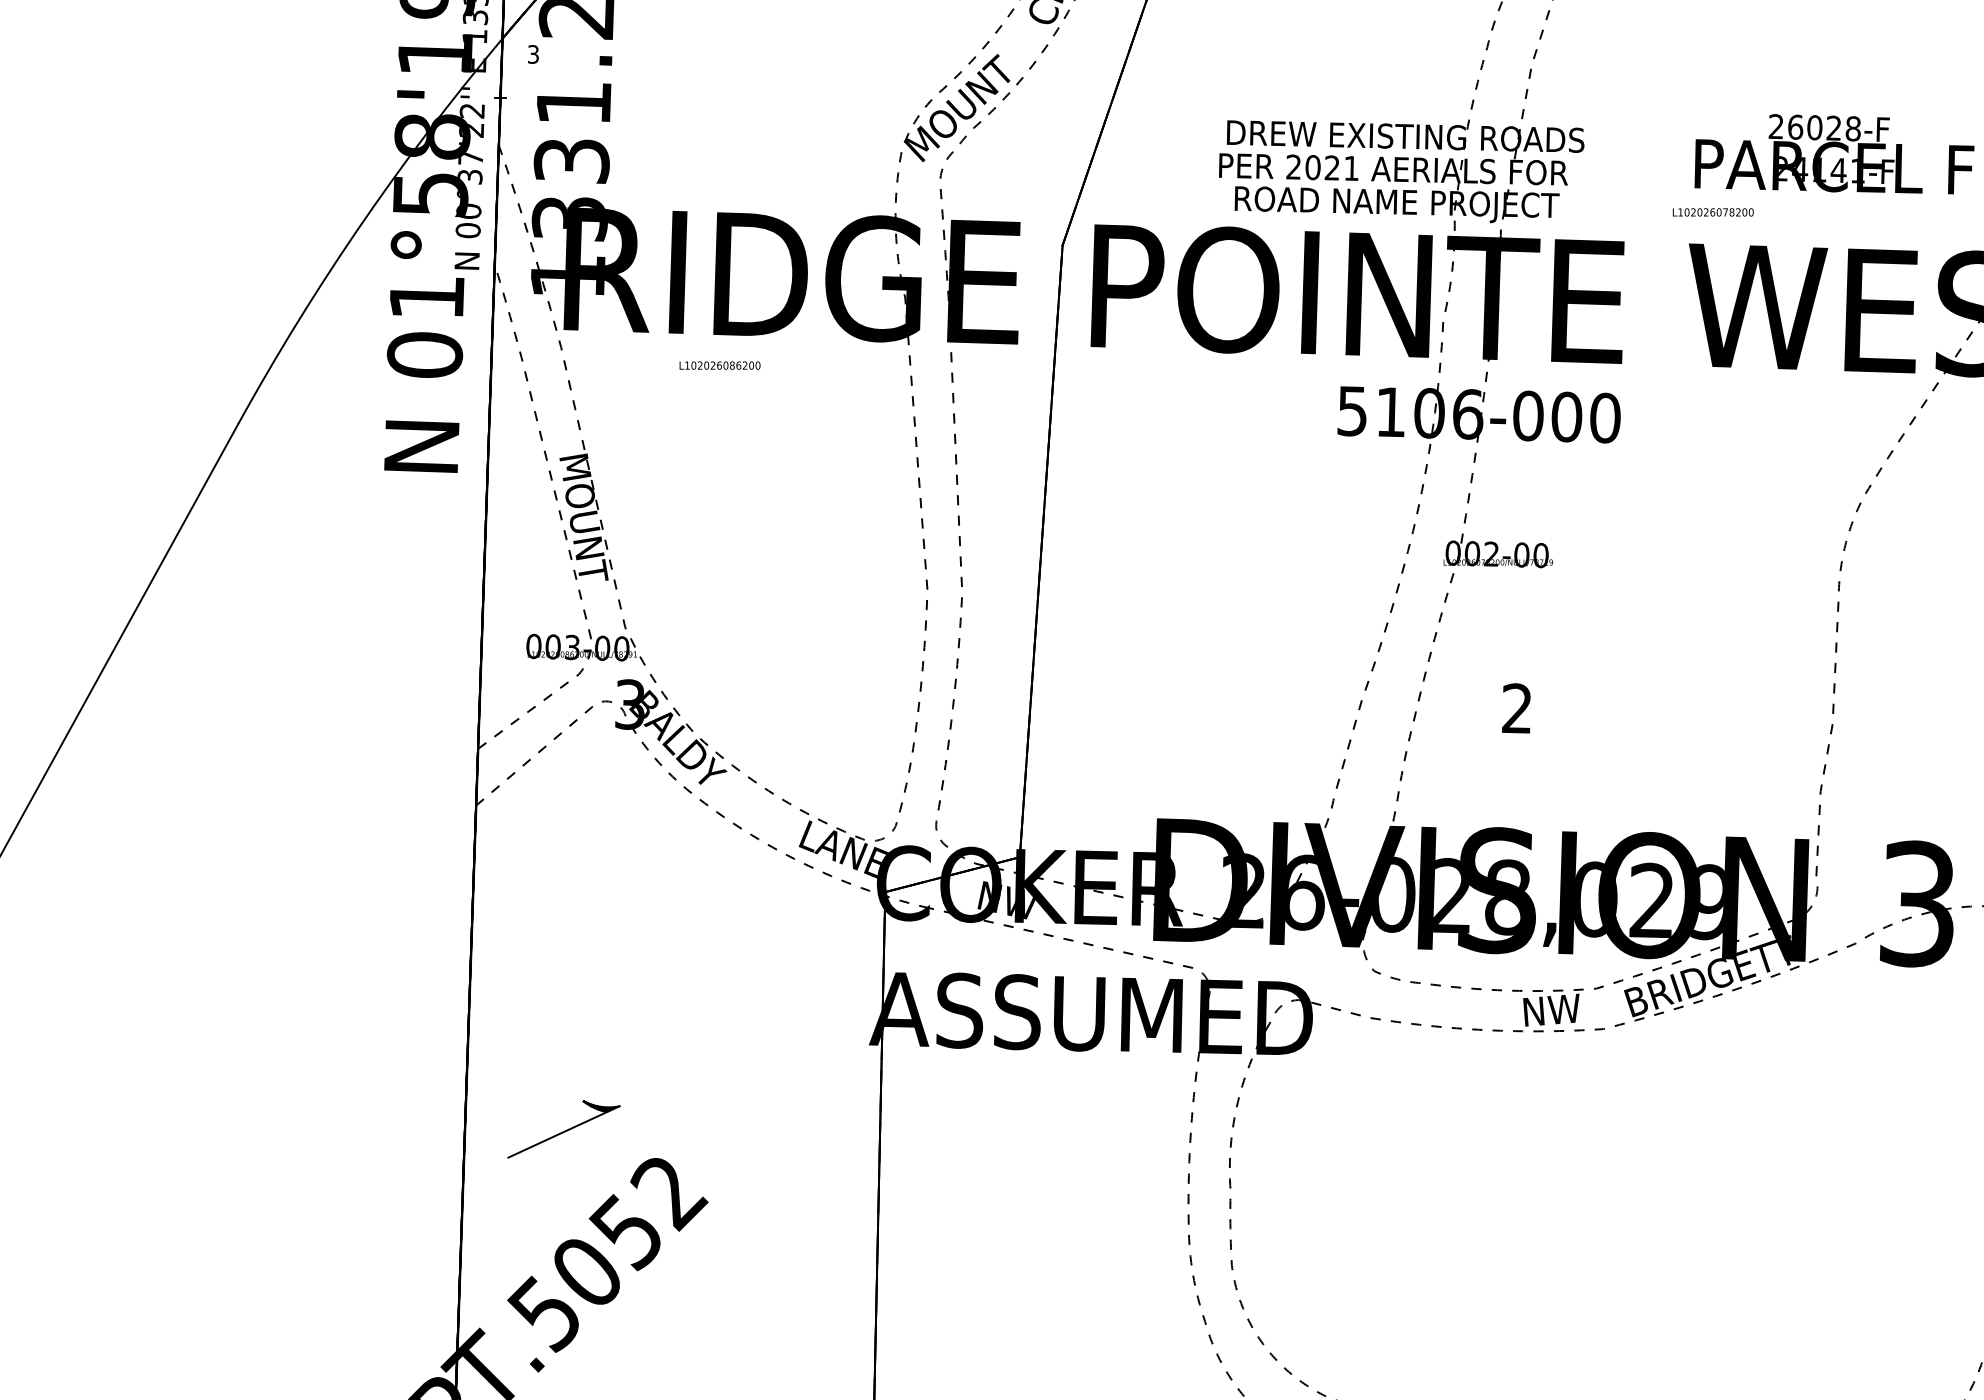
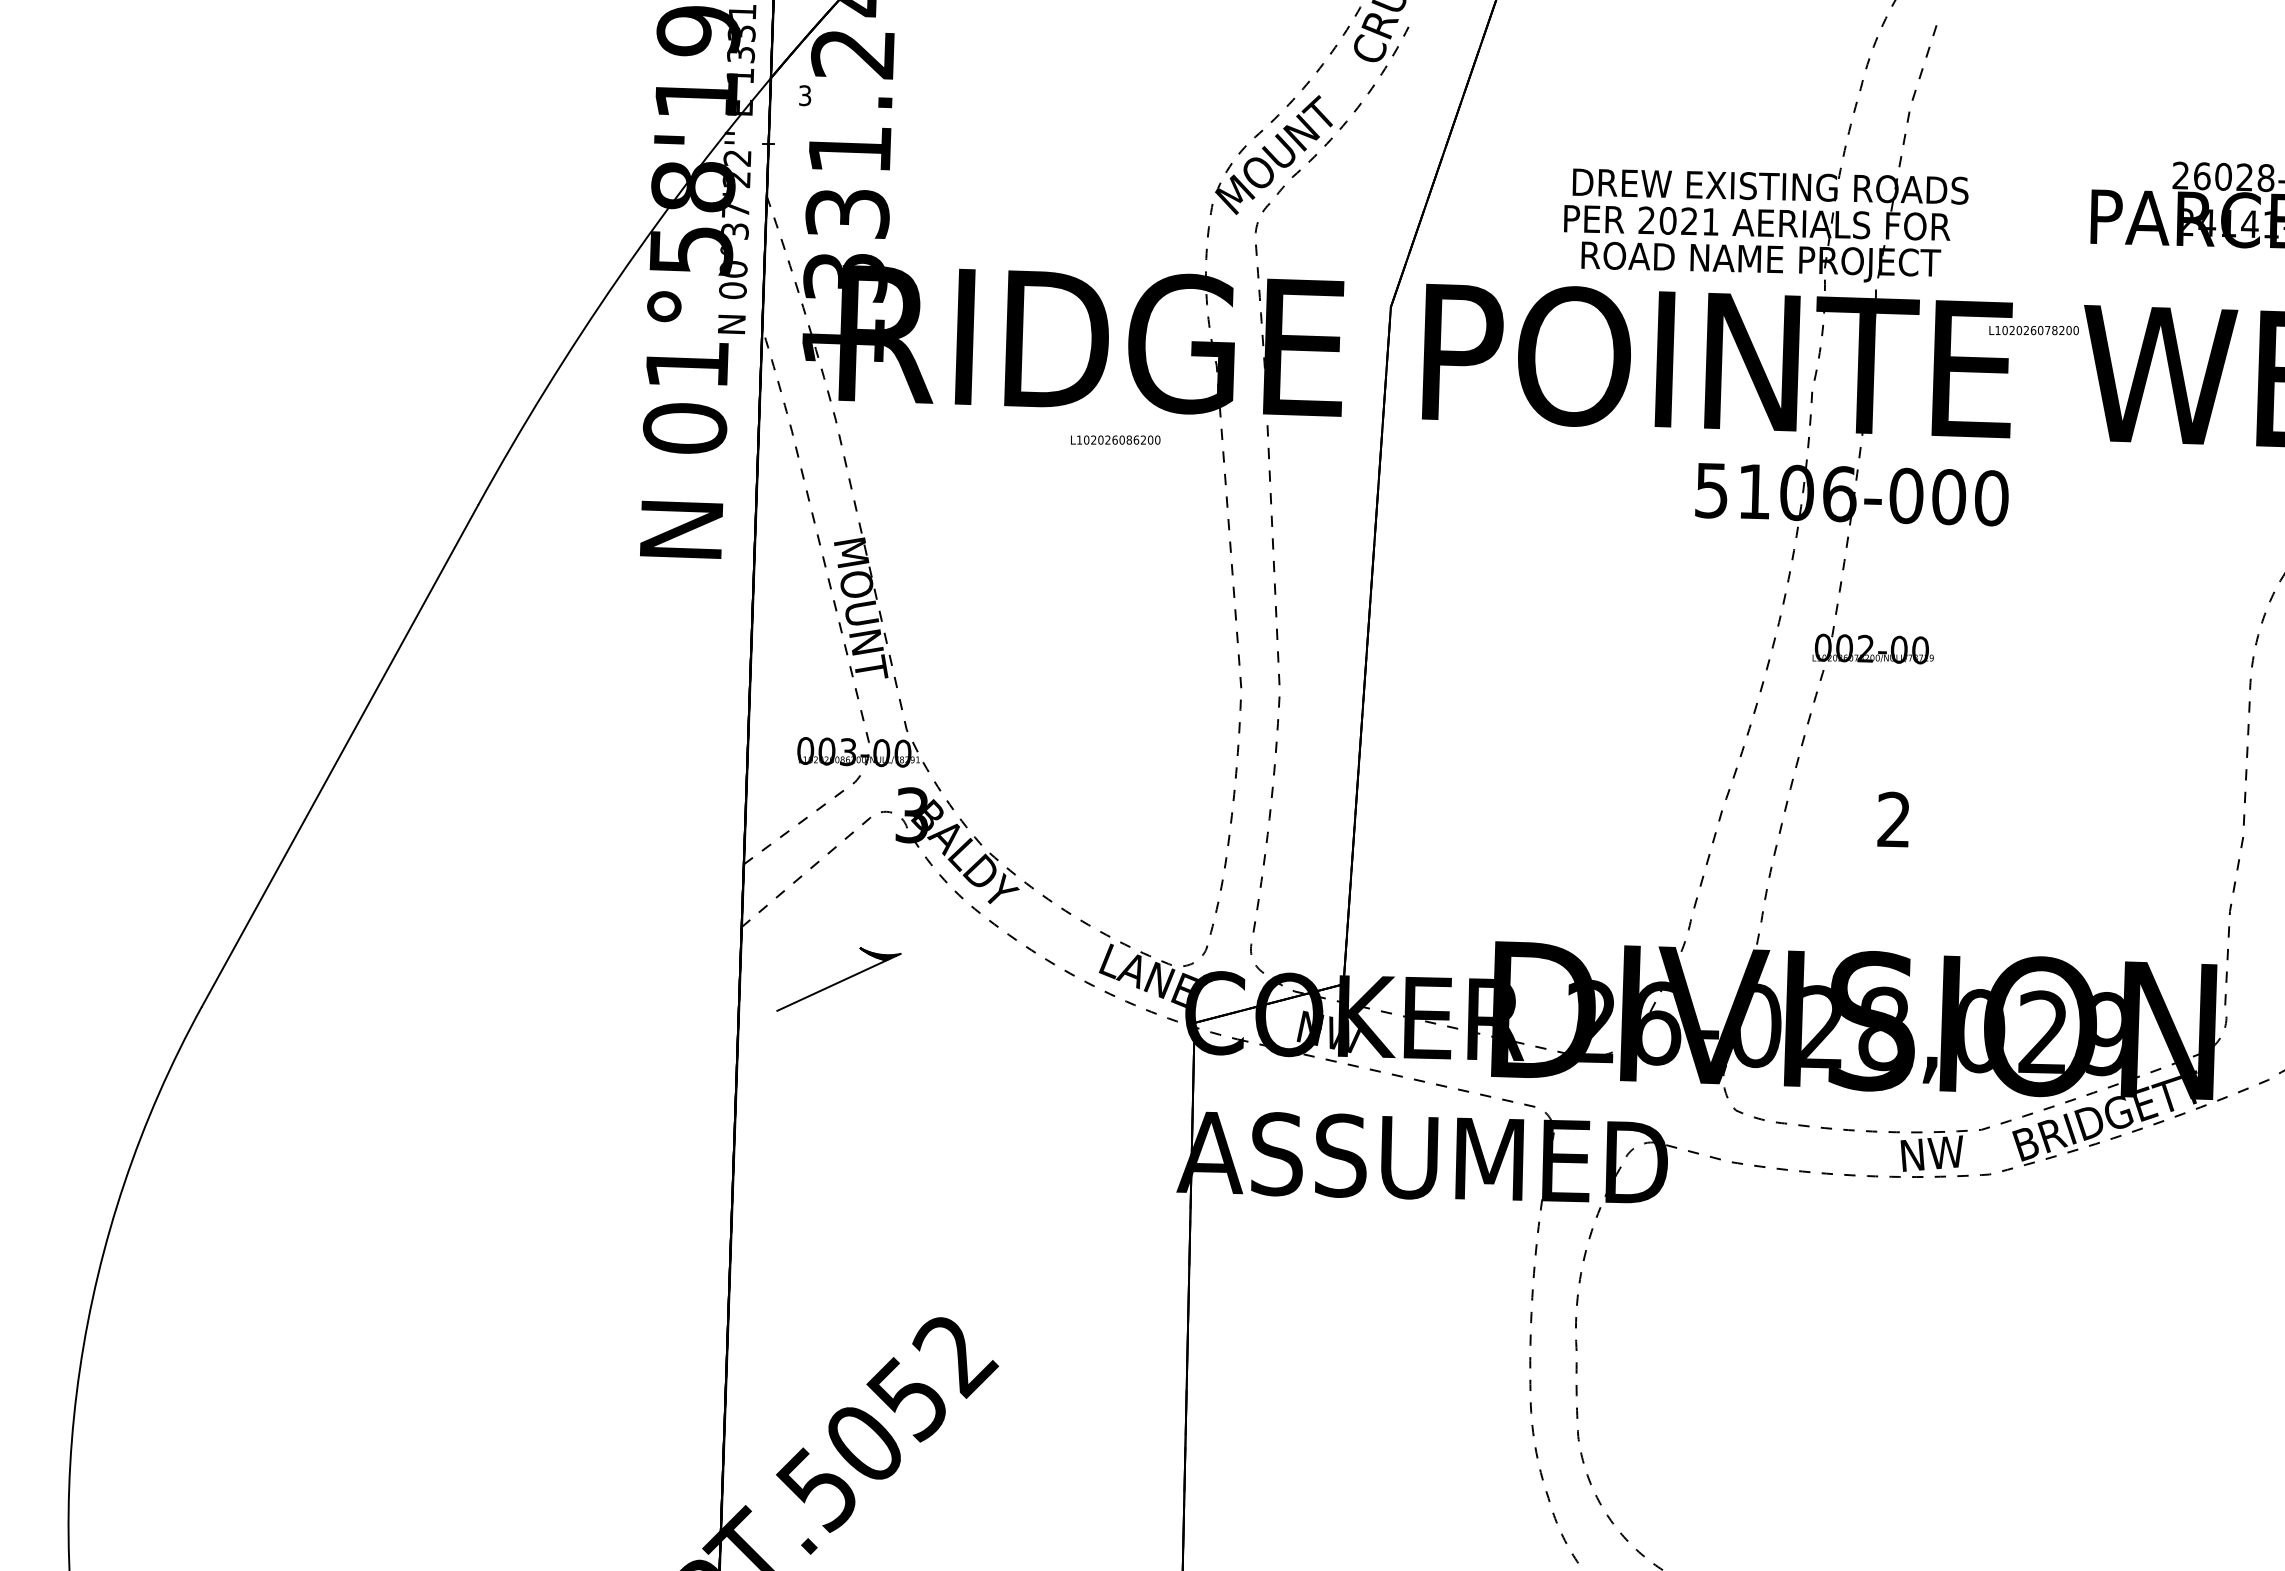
text: (1712, 212) -> (2033, 330), moved
text: (719, 365) -> (1115, 439), moved
part: (563, 1129) -> (838, 979), moved

